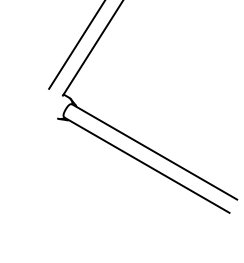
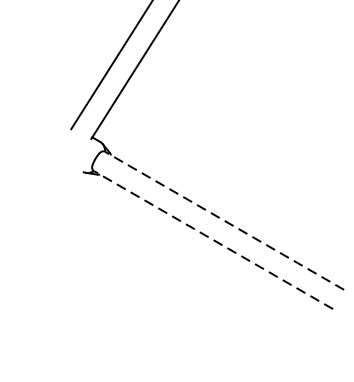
line: (154, 151) -> (224, 220), solid -> dashed
line: (146, 165) -> (212, 240), solid -> dashed

